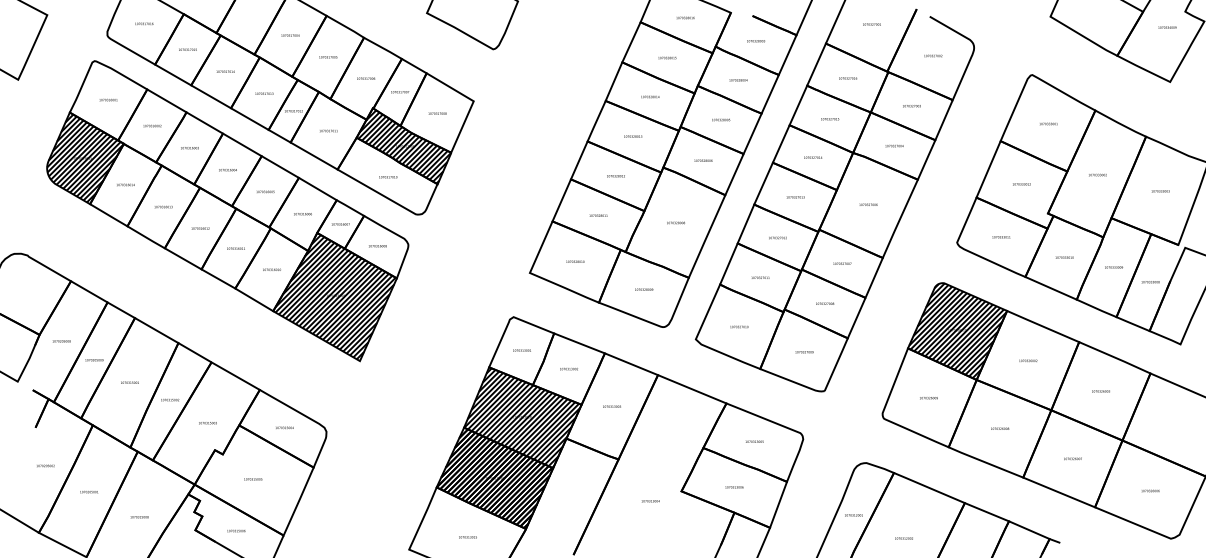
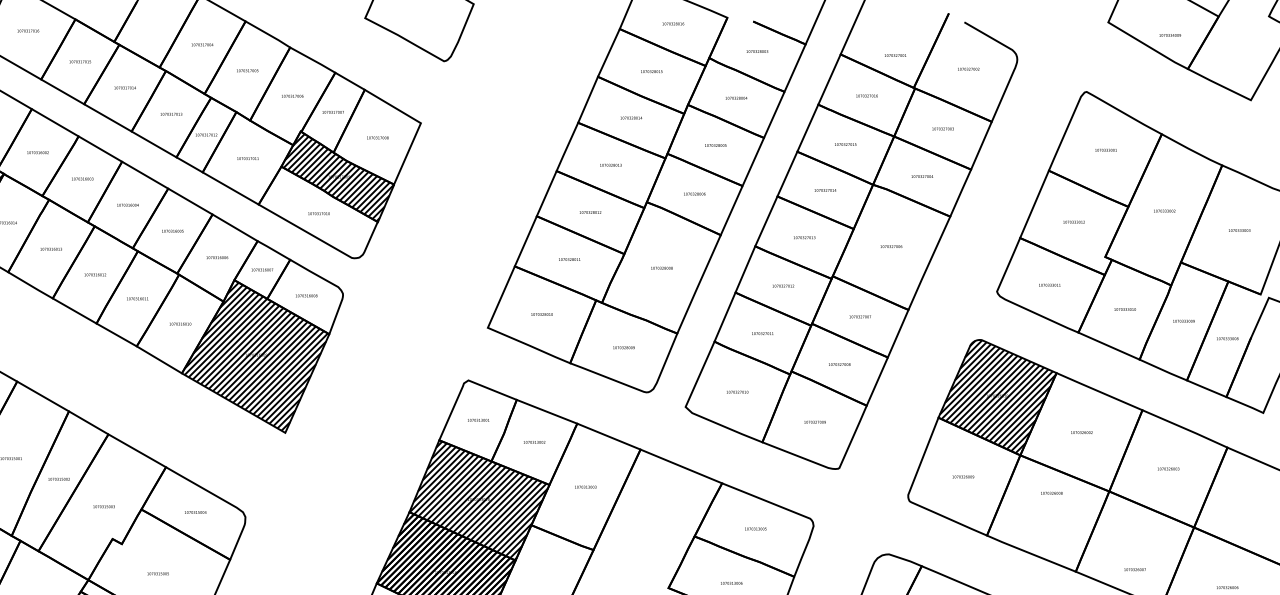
text: (871, 24) -> (894, 55), moved
text: (1167, 27) -> (1170, 35), moved
text: (1000, 428) -> (1052, 492), moved
text: (1072, 458) -> (1134, 569), moved

